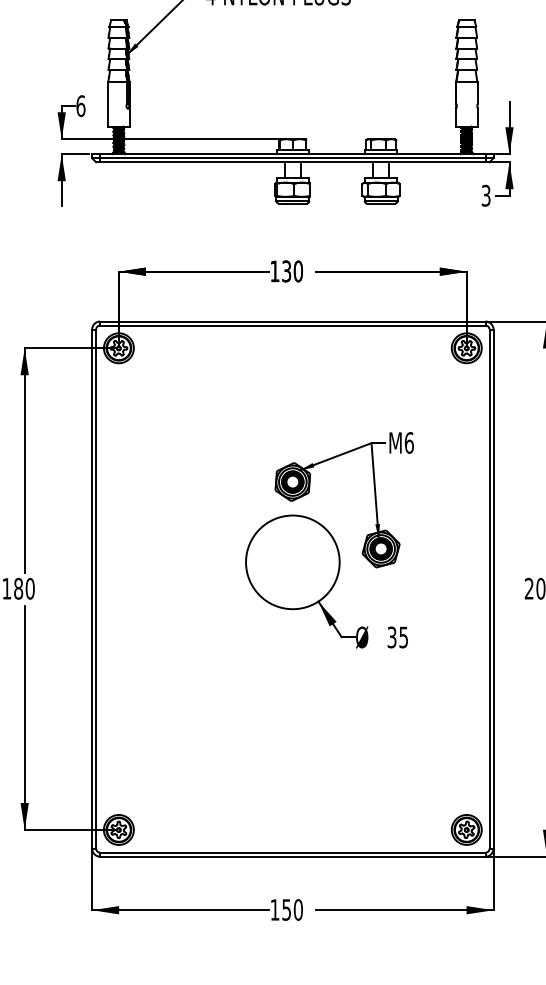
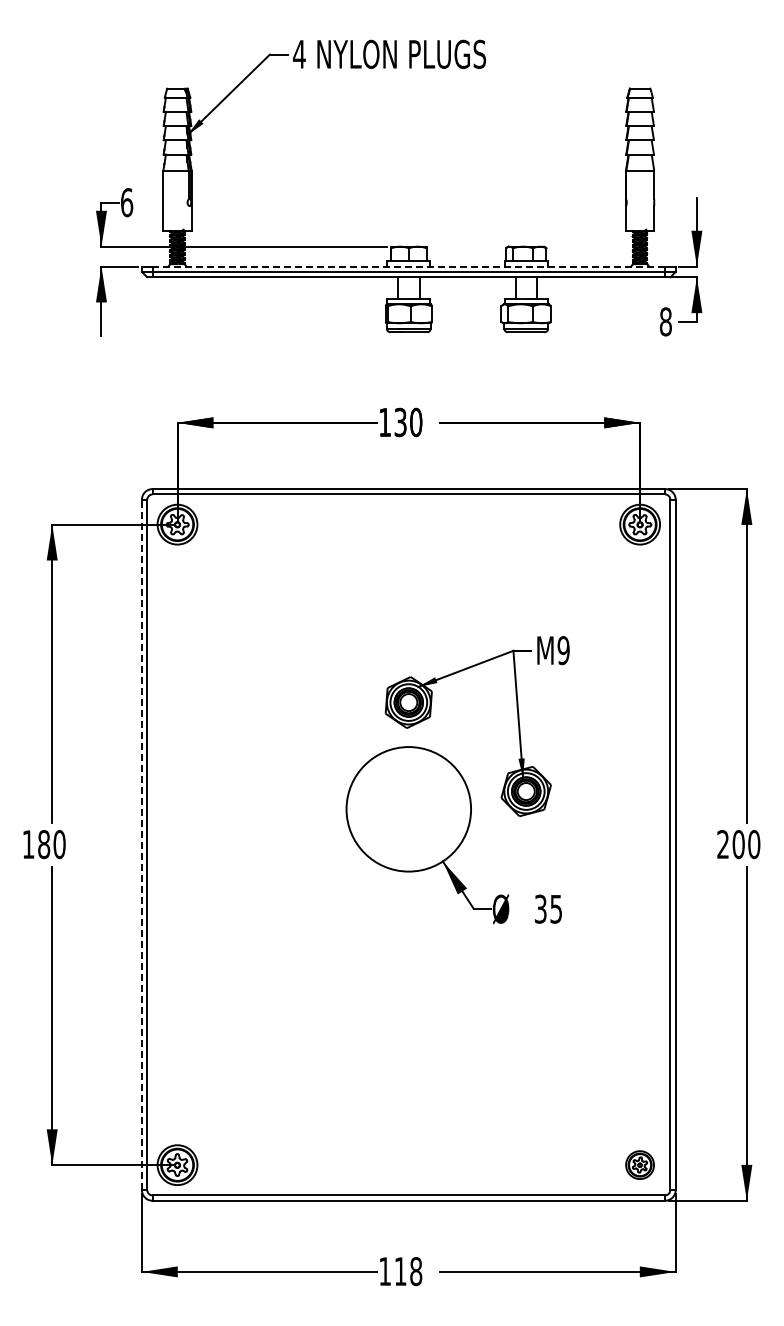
line: (292, 154) -> (408, 266), solid -> dashed
text: (485, 195) -> (665, 321), 3 -> 8
text: (409, 442) -> (563, 650), M6 -> M9
line: (91, 588) -> (141, 844), solid -> dashed
part: (466, 829) -> (639, 1164), size x0.7
text: (292, 909) -> (408, 1271), 150 -> 118

